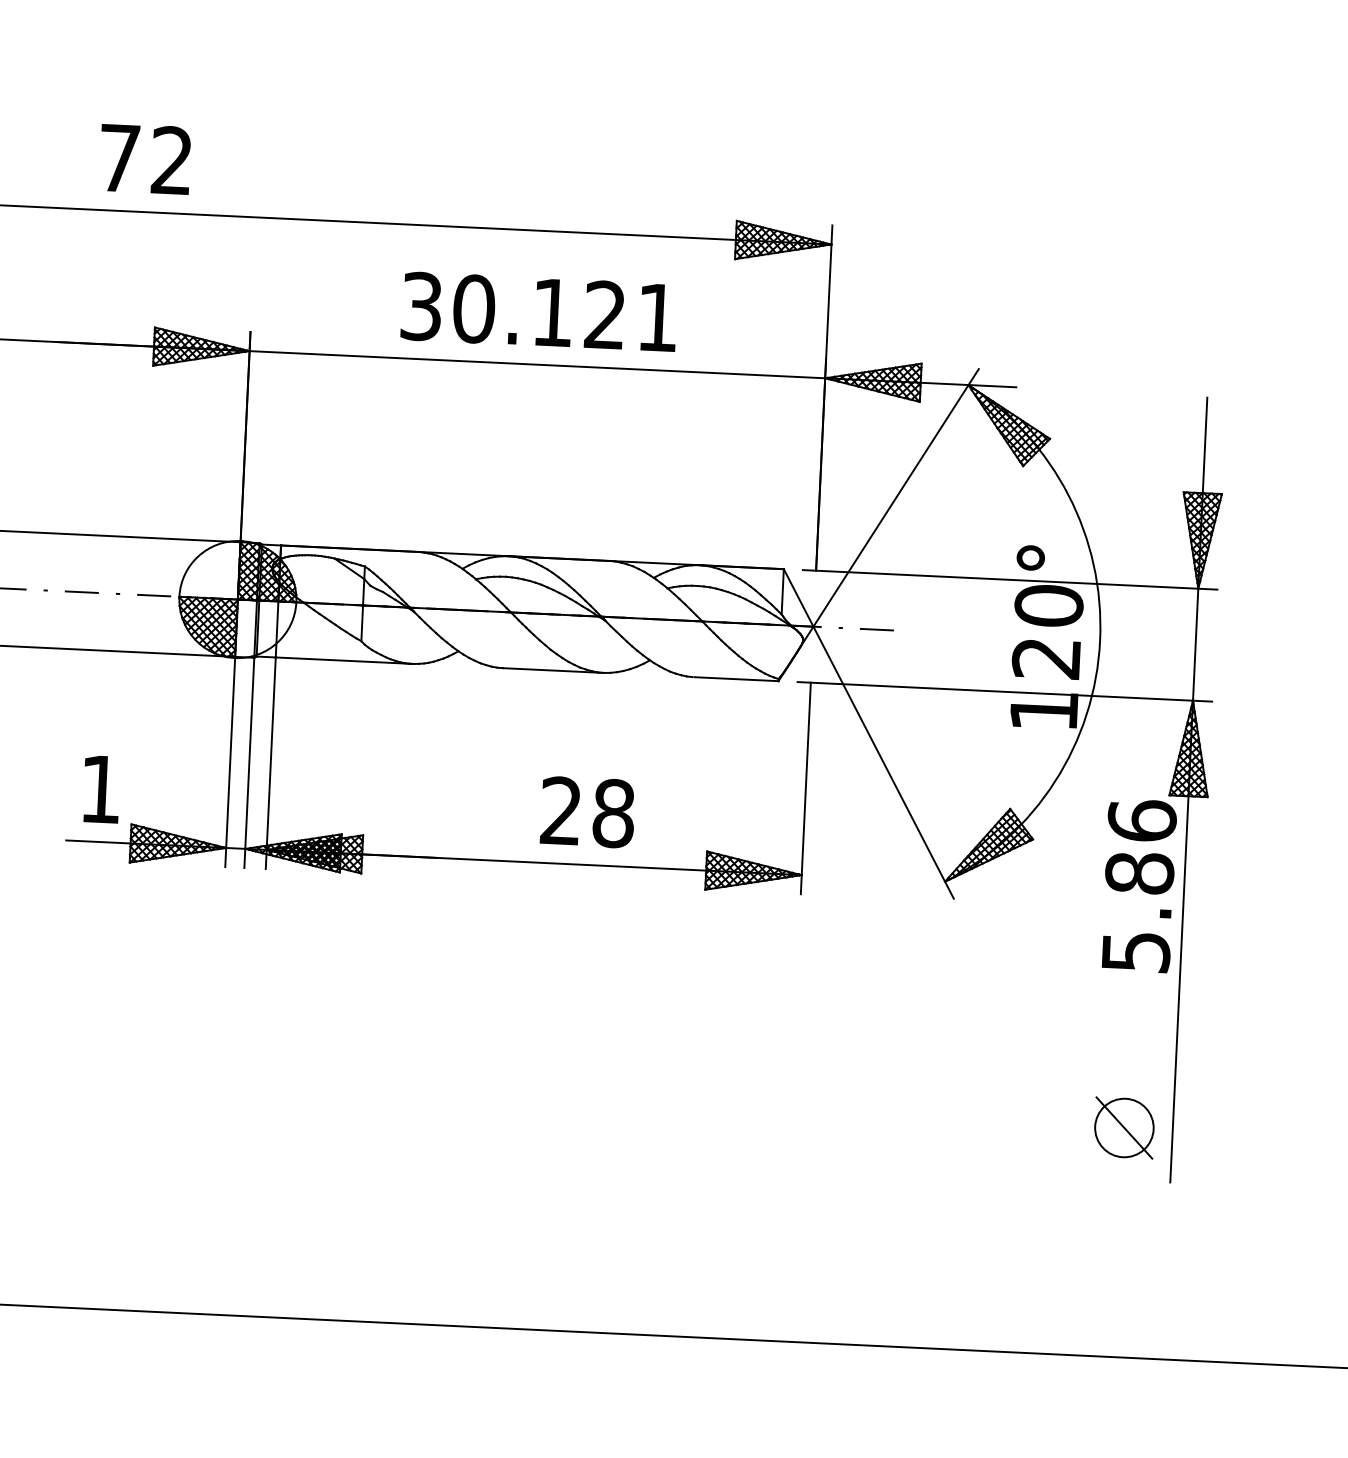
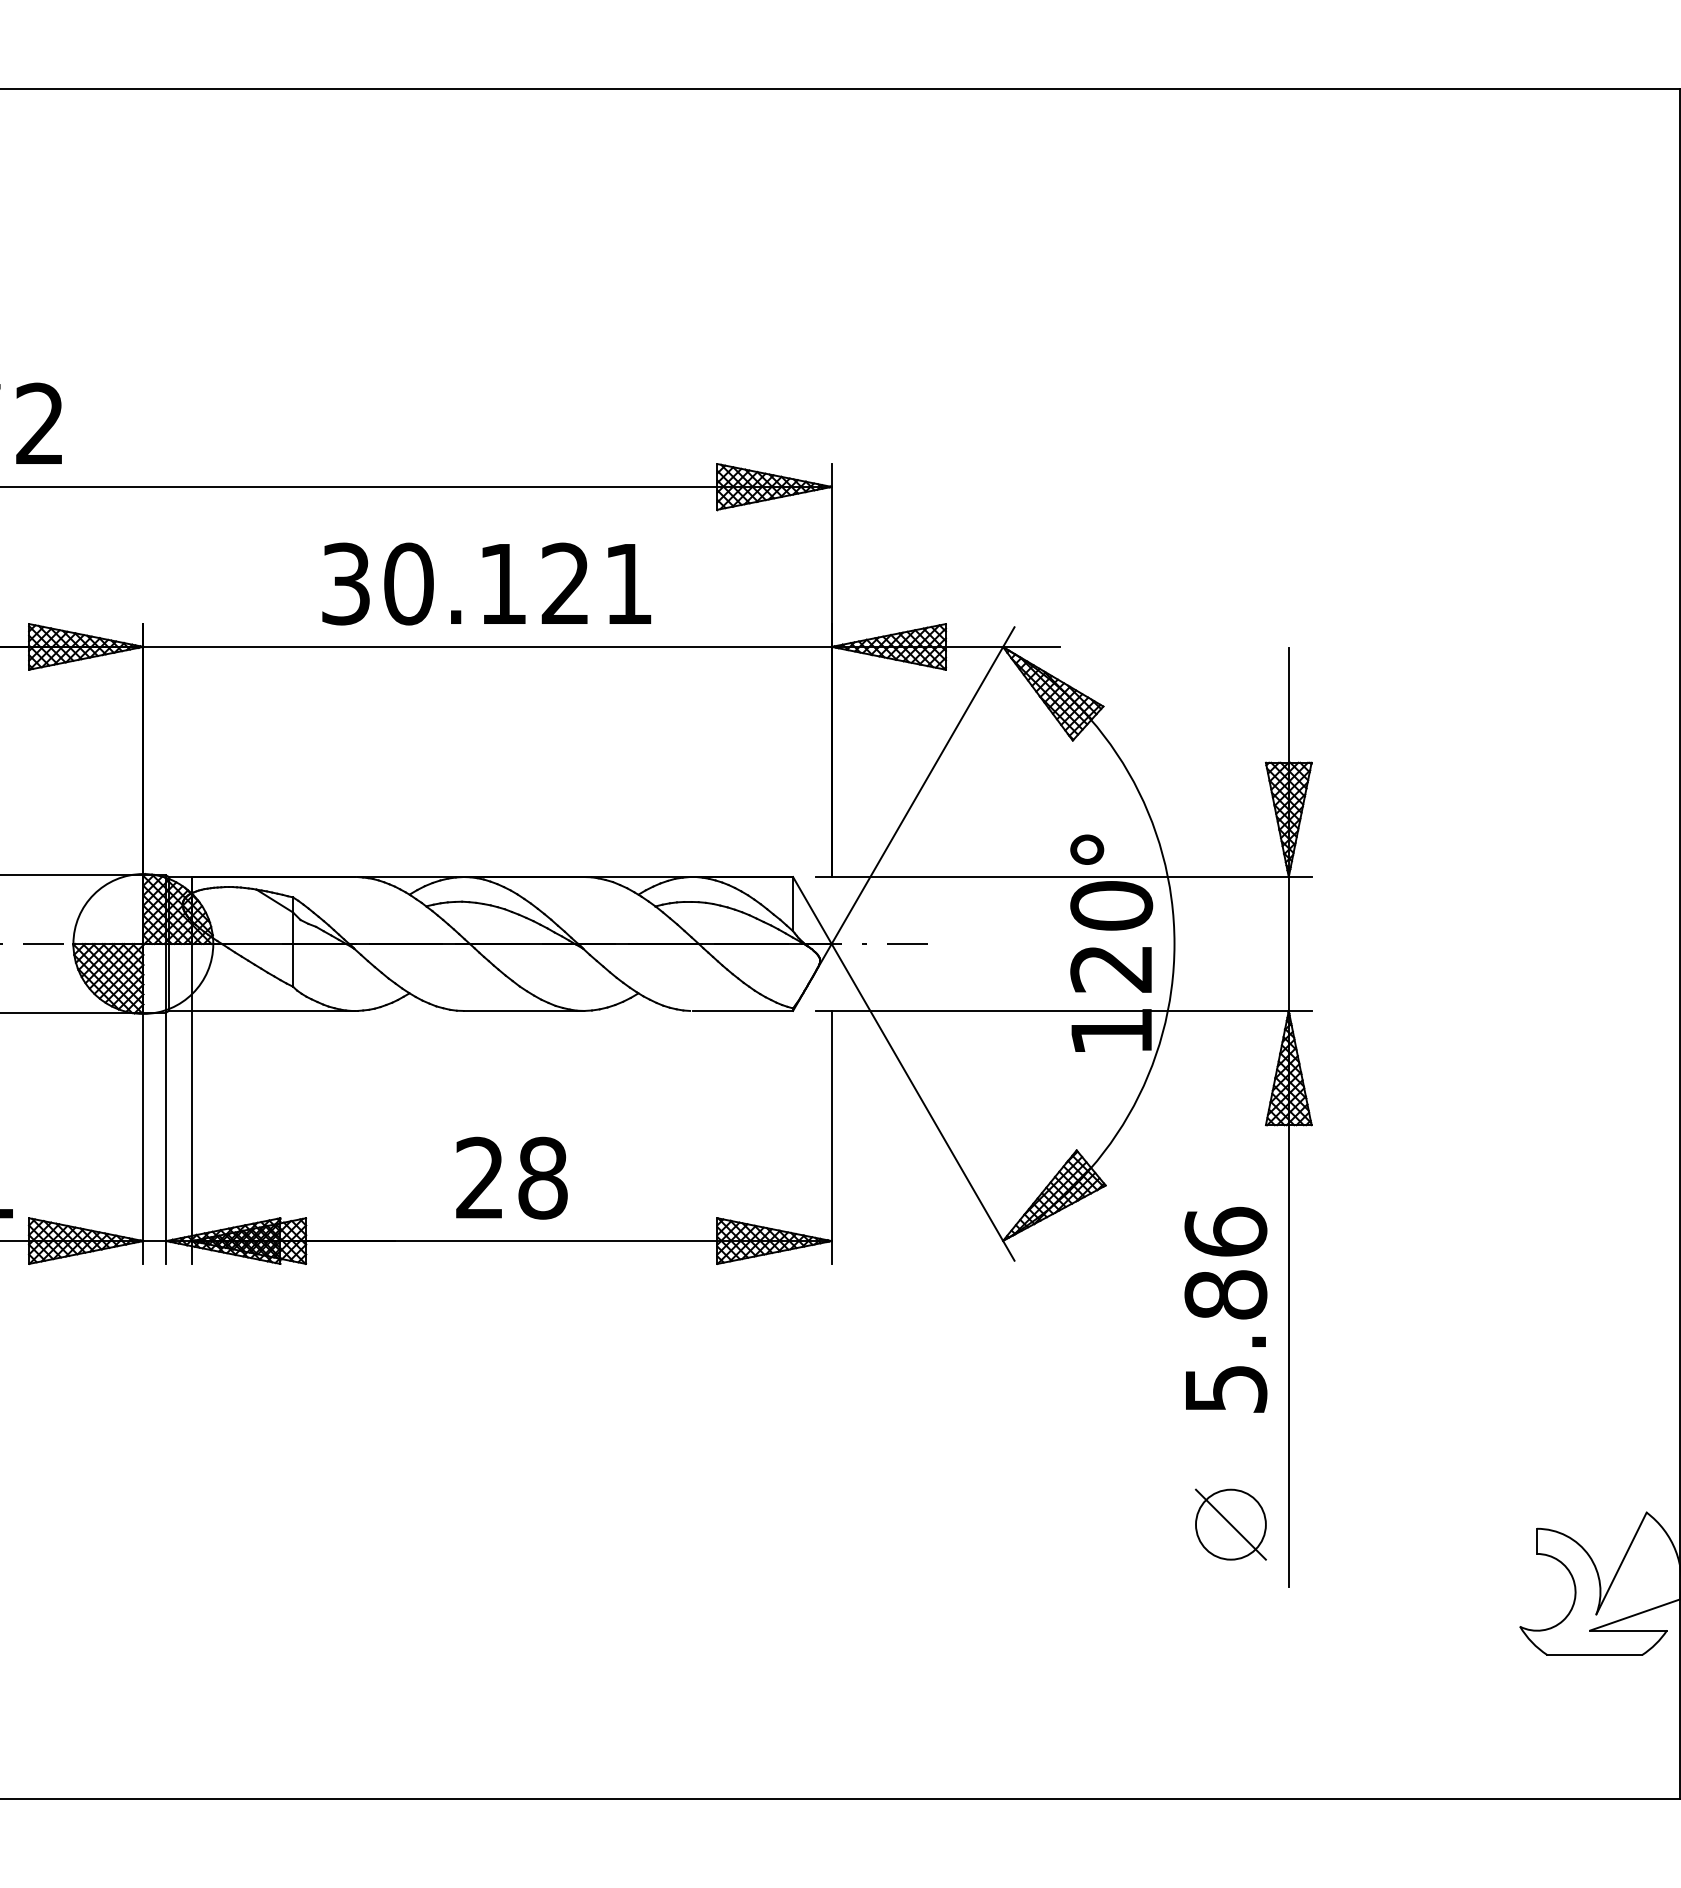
text: (587, 811) -> (511, 1177), moved
text: (1138, 885) -> (1225, 1309), moved

